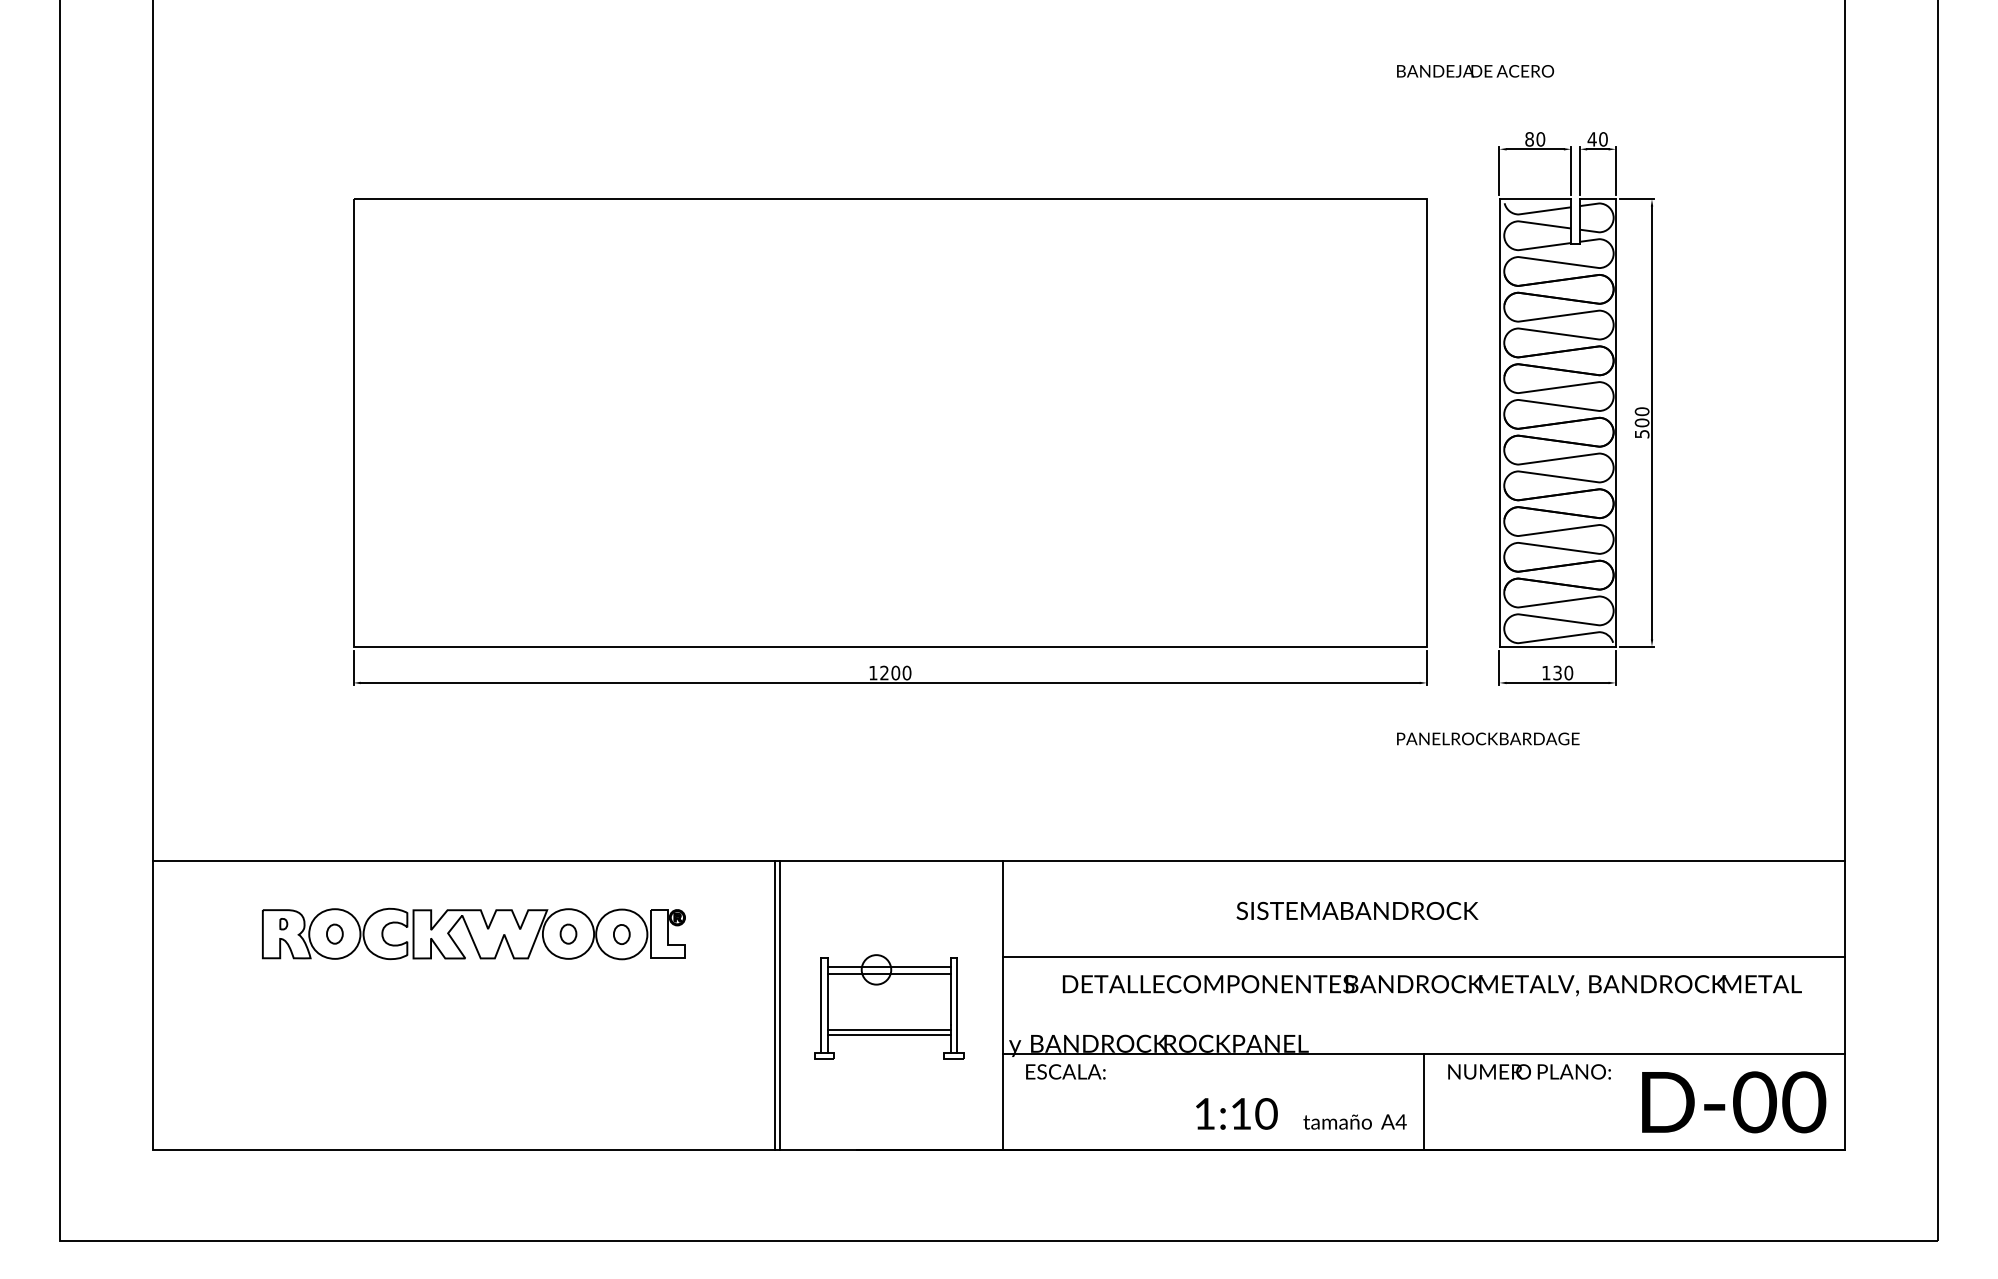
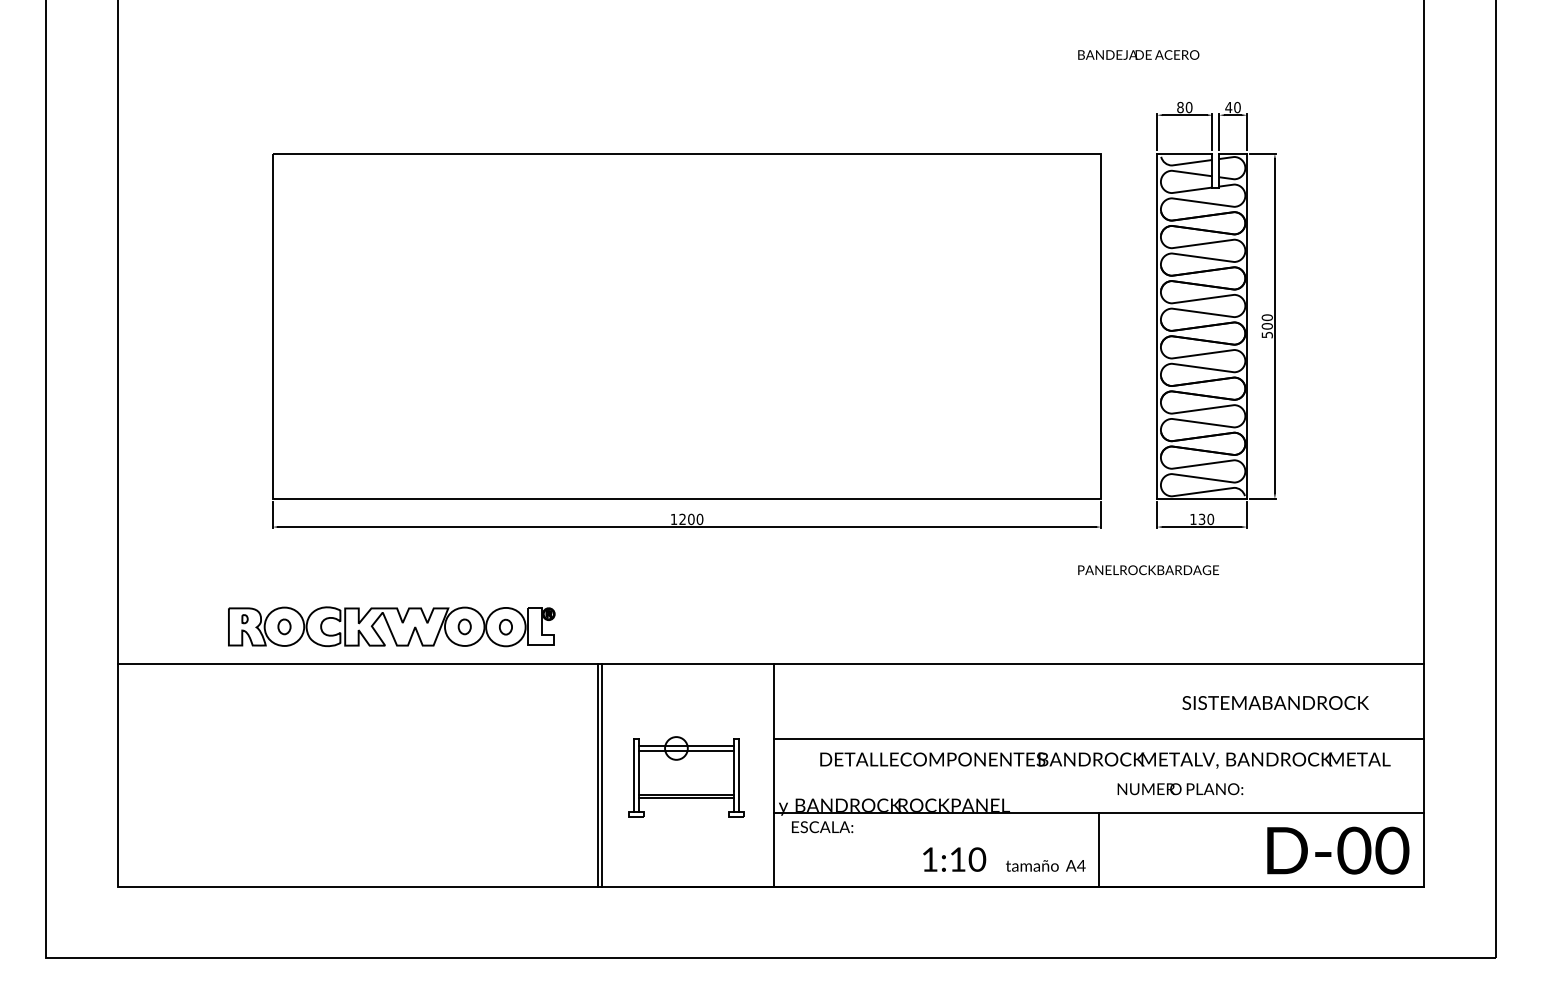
text: (1357, 910) -> (1275, 702), moved
part: (473, 933) -> (391, 626), moved
text: (1529, 1072) -> (1180, 789), moved

